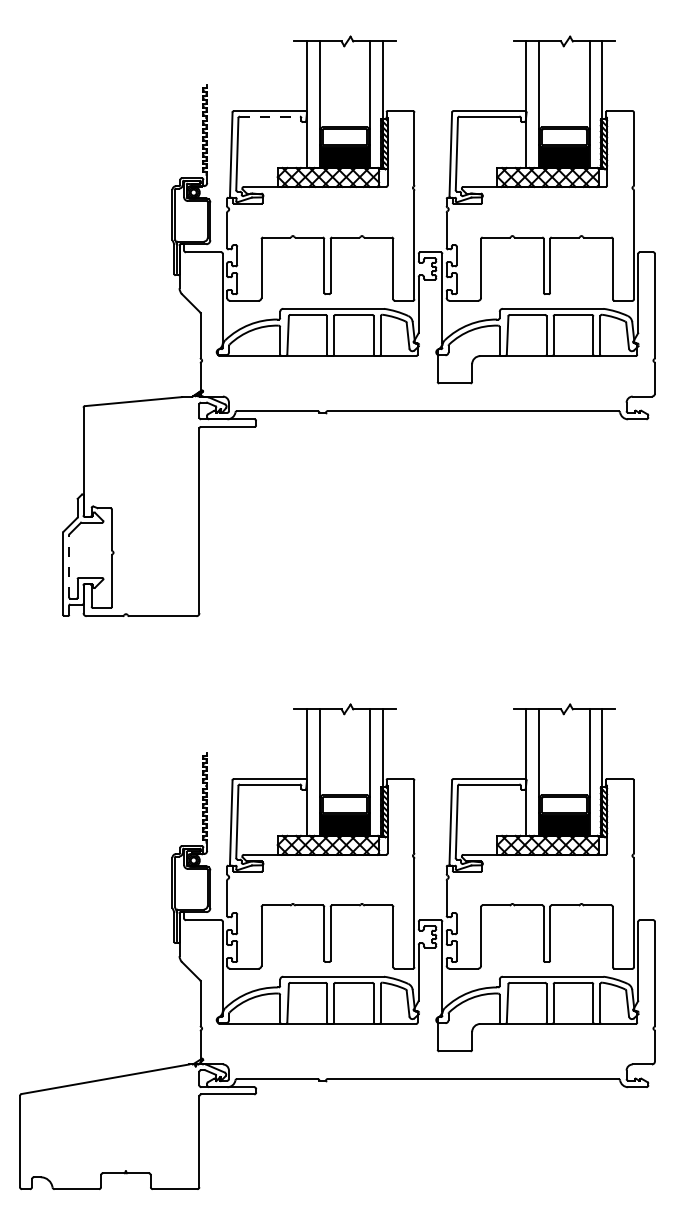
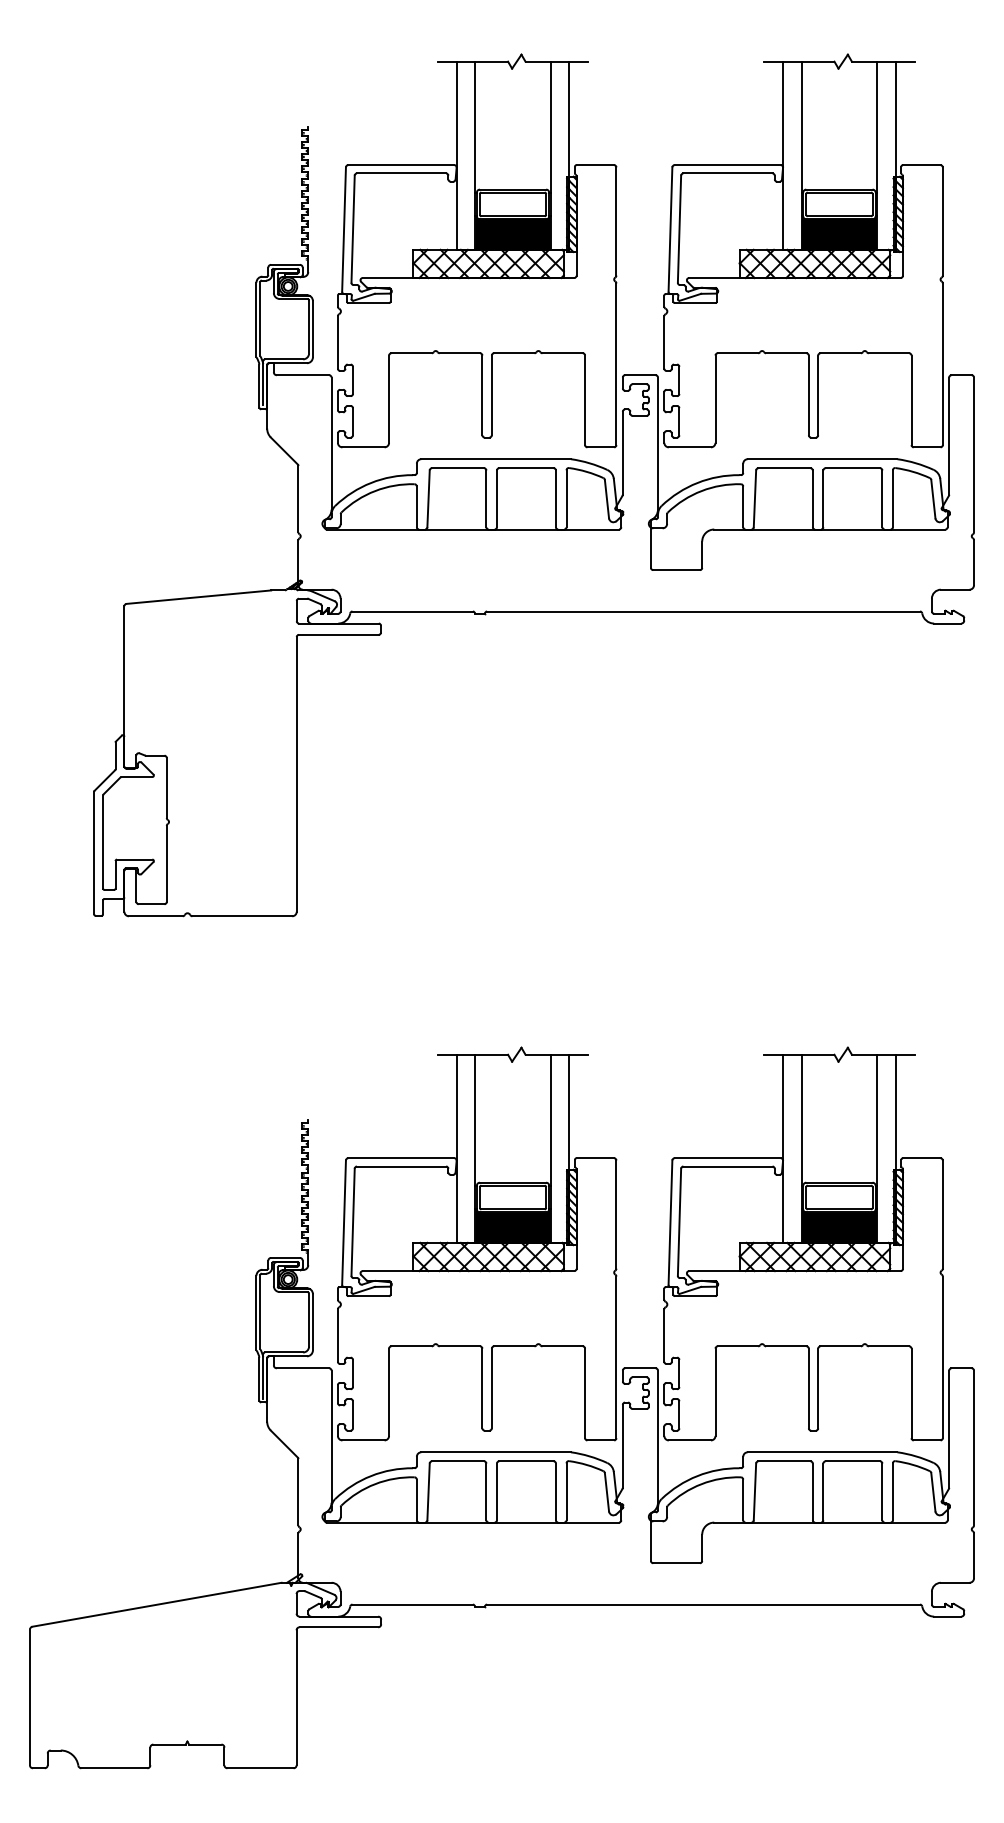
line: (269, 116) -> (400, 173), dashed -> solid
line: (69, 565) -> (103, 840), dashed -> solid

